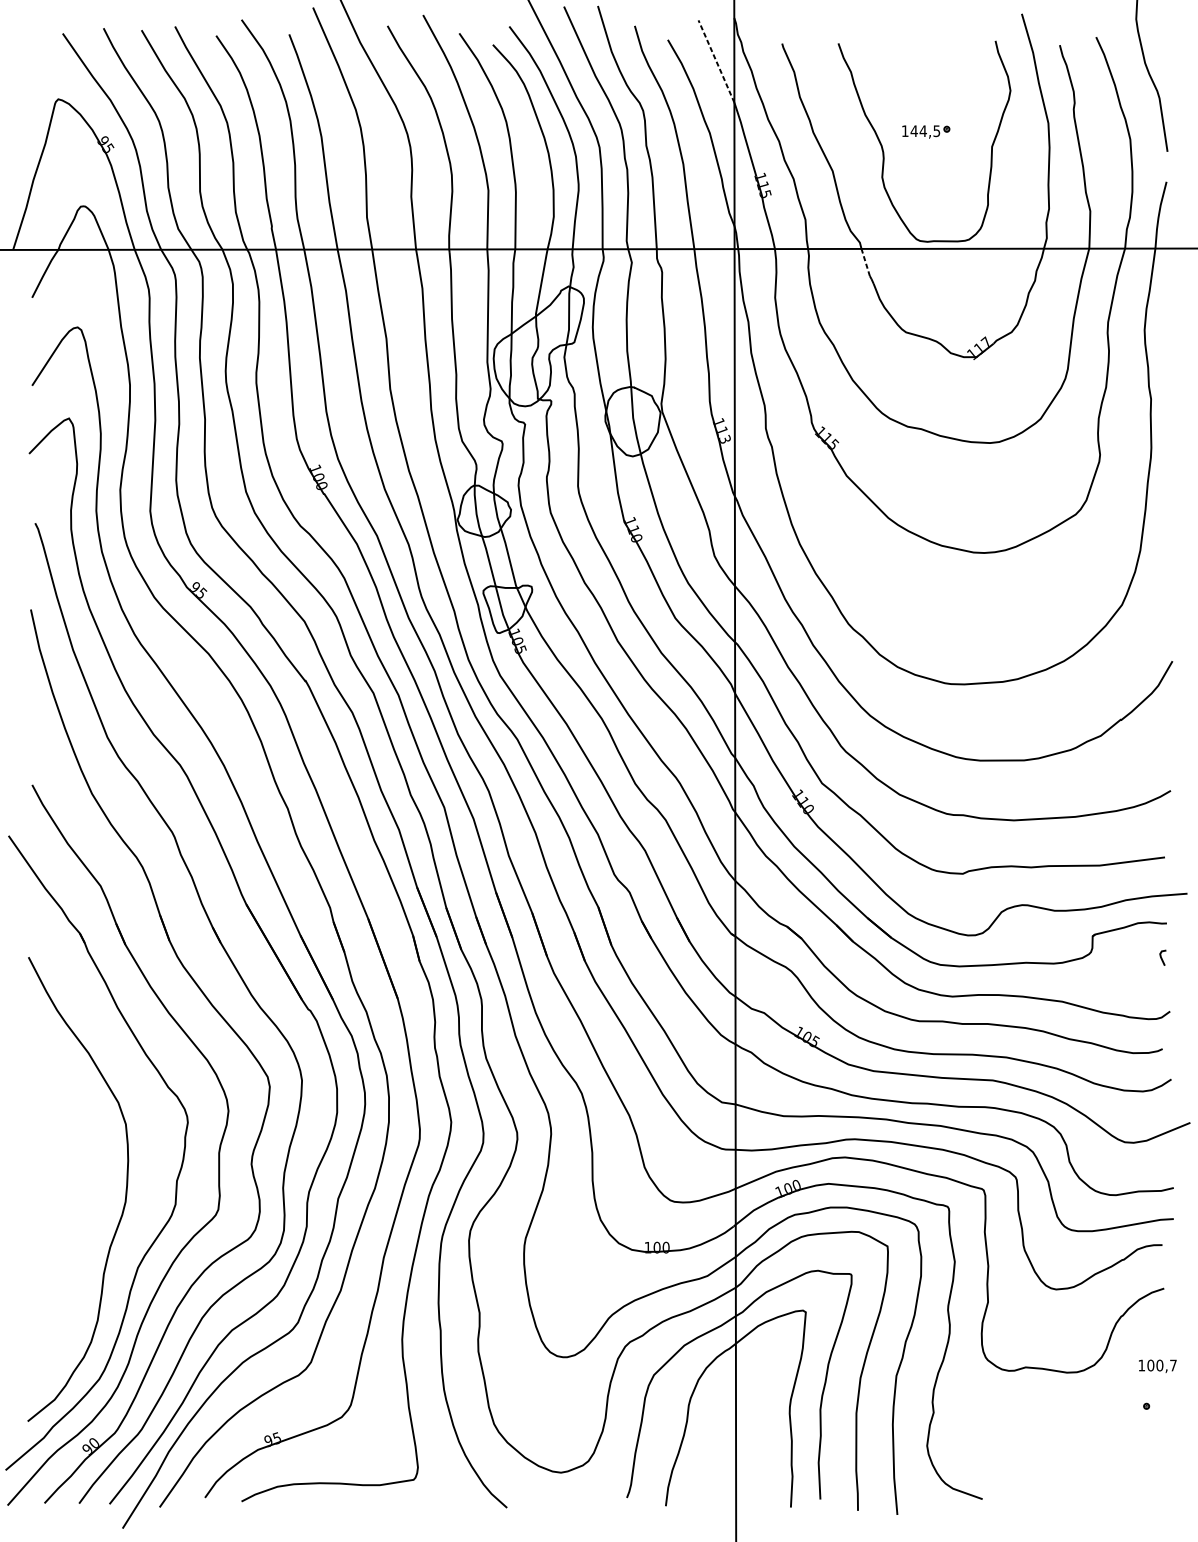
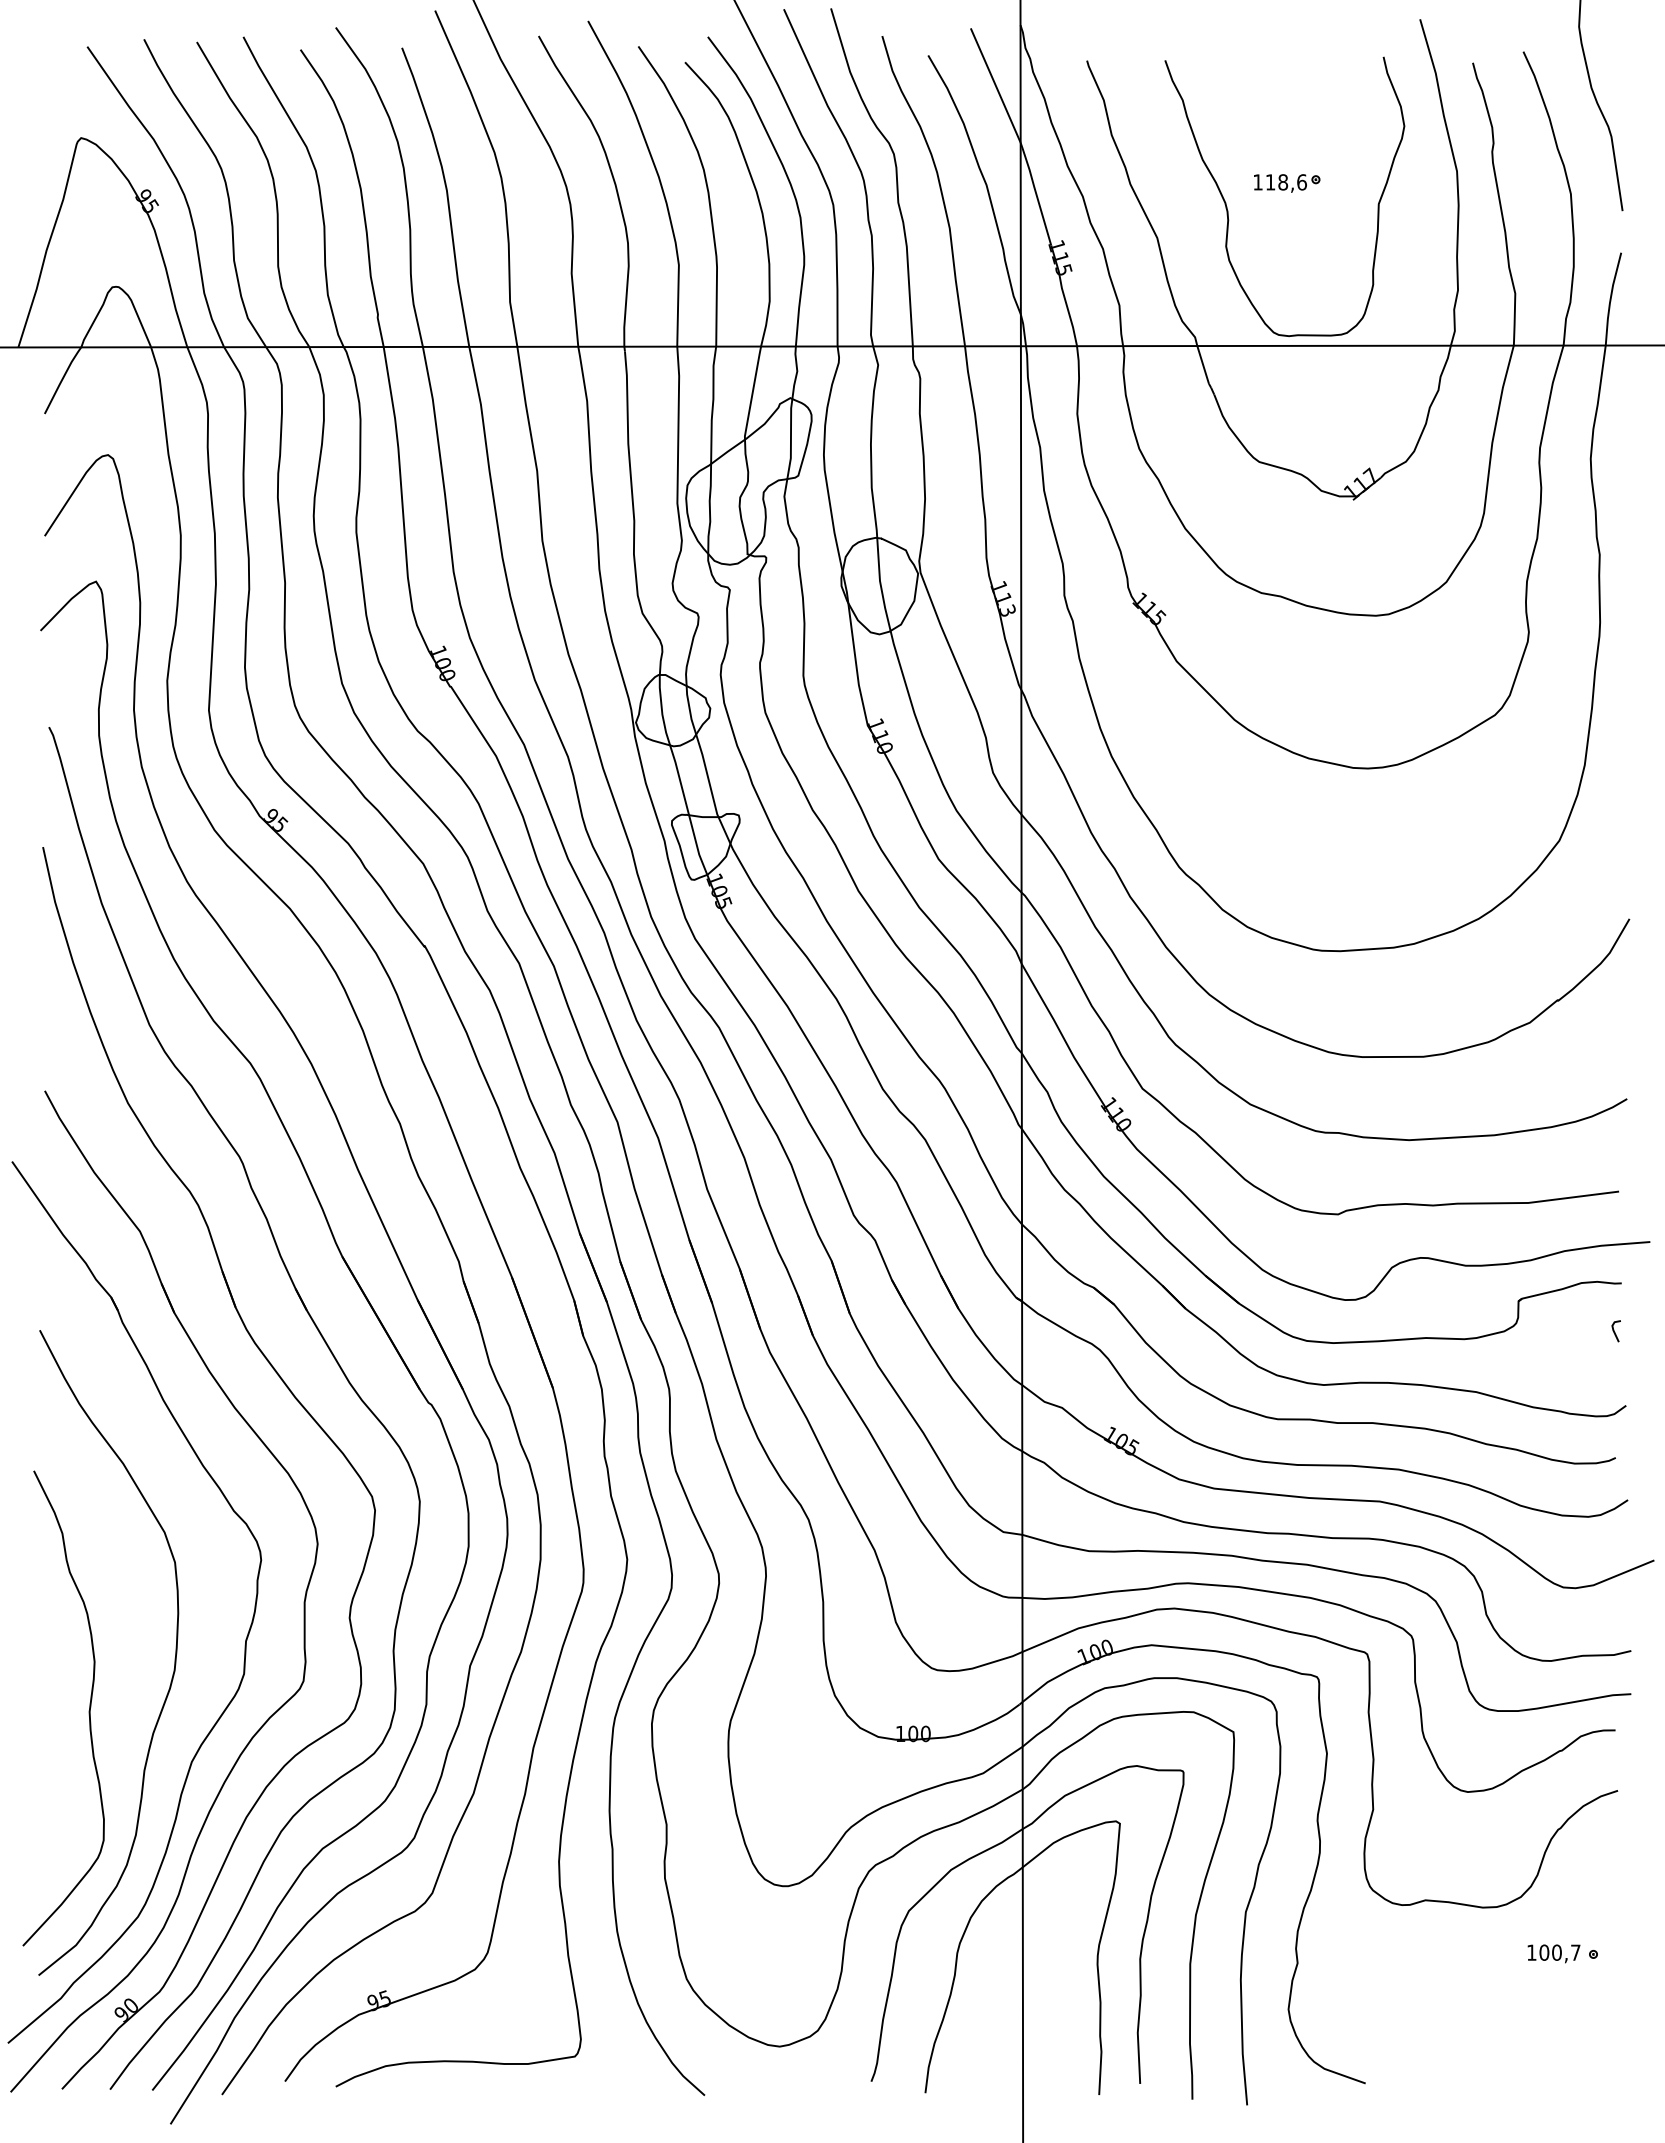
line: (716, 62) -> (995, 86), dashed -> solid
text: (924, 131) -> (1285, 182), 144,5 -> 118,6
line: (865, 262) -> (1203, 364), dashed -> solid
curve: (63, 1230) -> (88, 1710), added
text: (1157, 1366) -> (1553, 1953), moved

